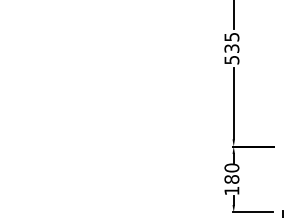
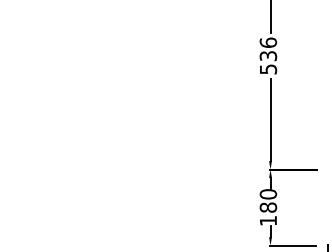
text: (231, 36) -> (267, 42), 535 -> 536

